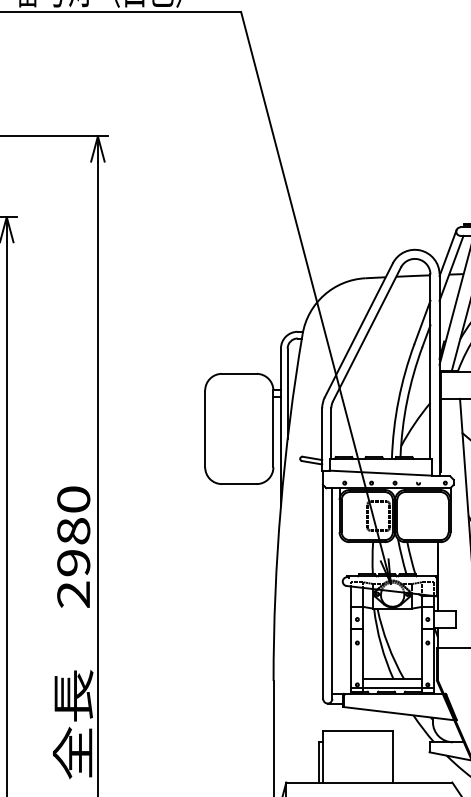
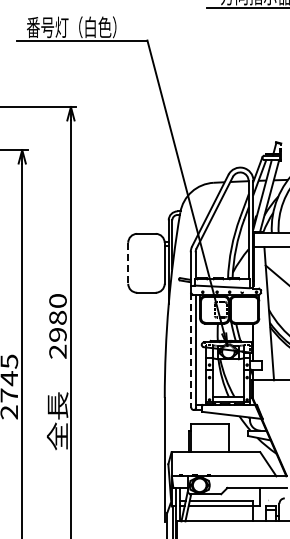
line: (205, 429) -> (128, 263), solid -> dashed
line: (323, 592) -> (191, 350), solid -> dashed

